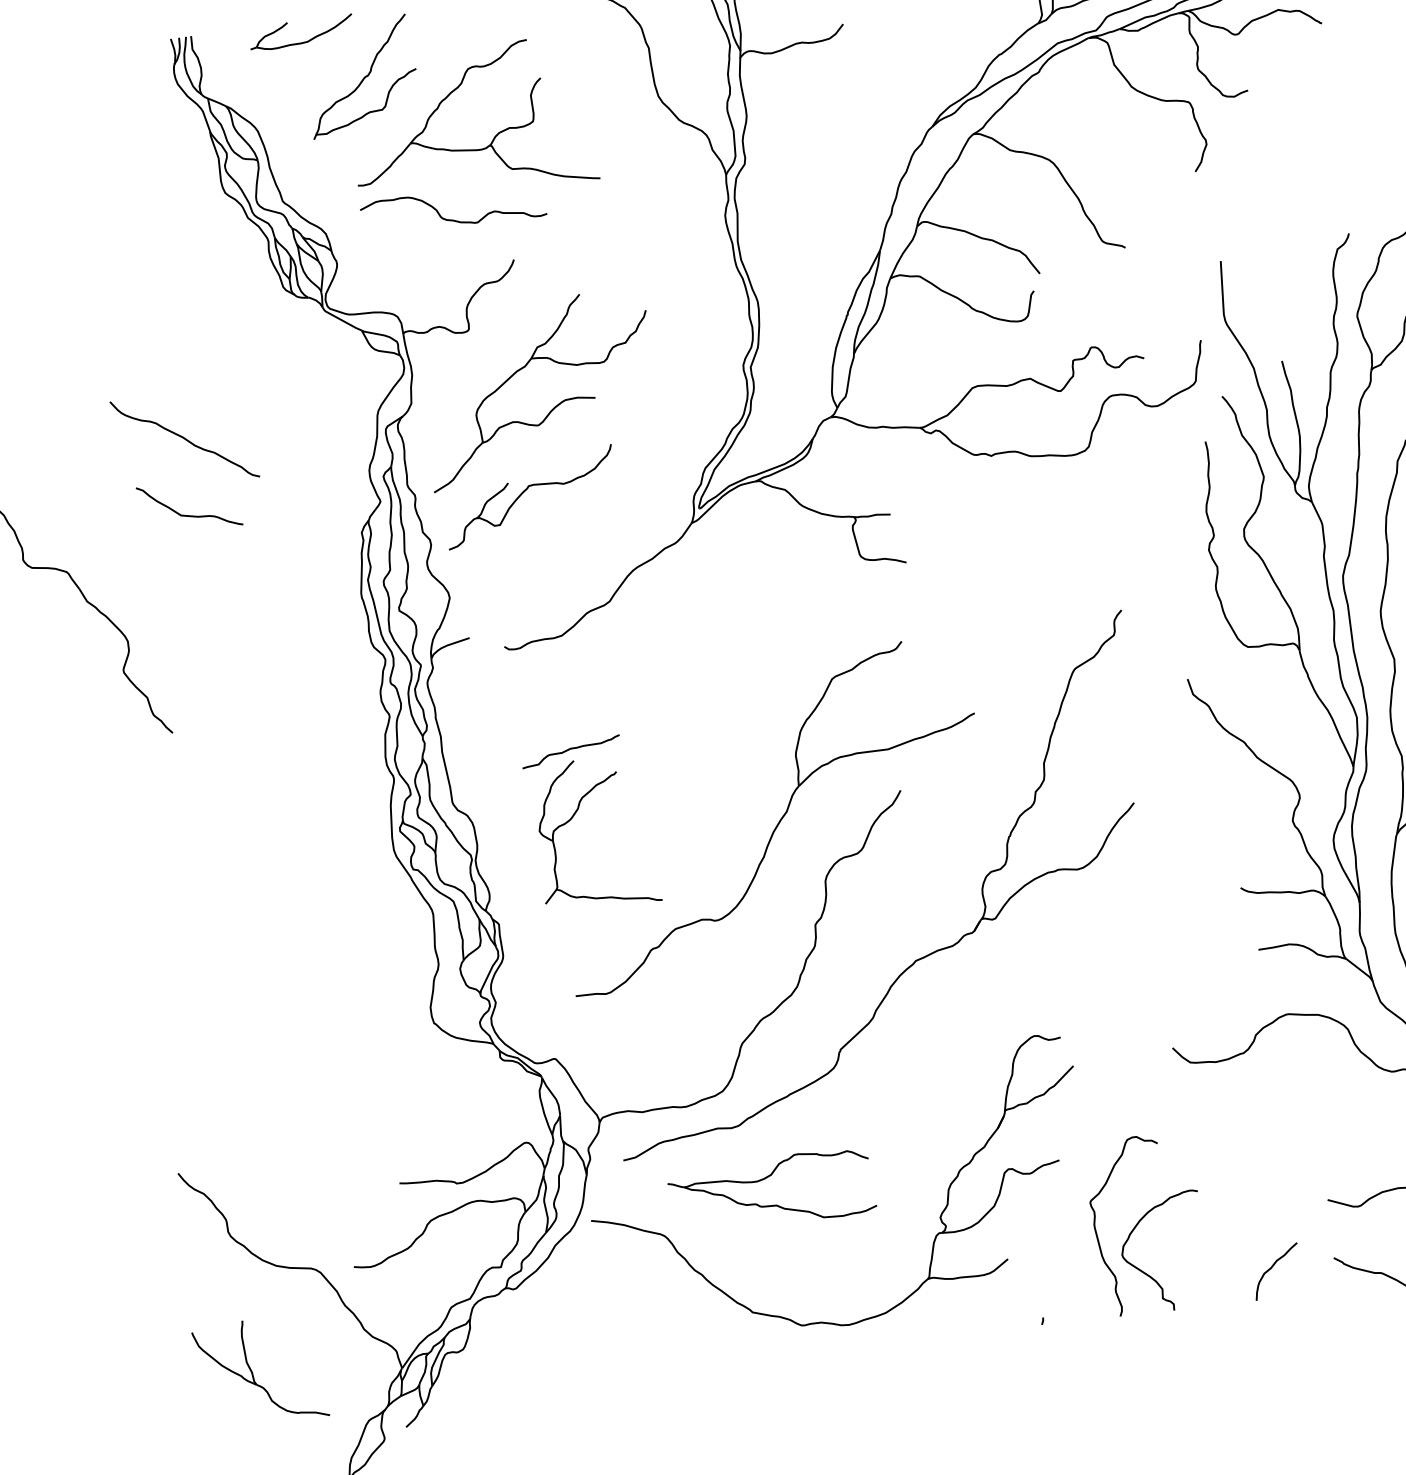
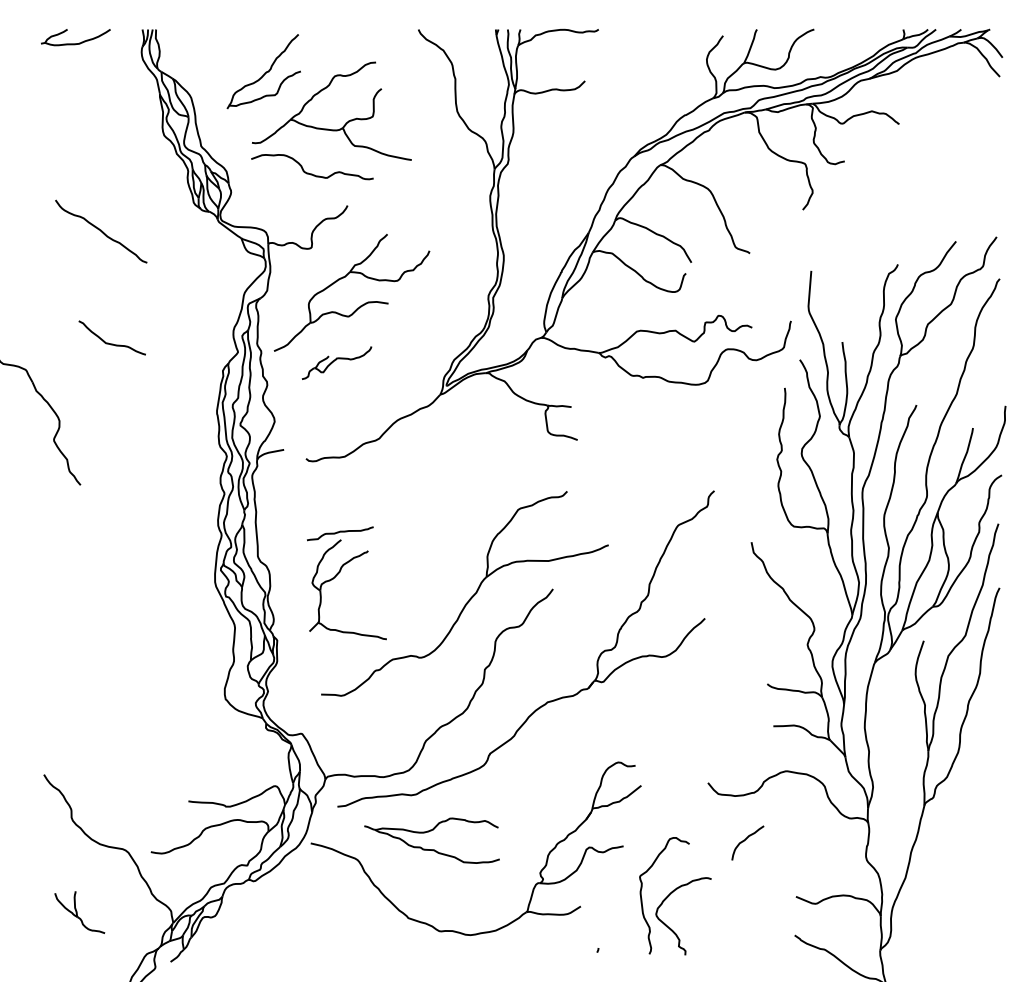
part: (300, 33) -> (75, 37), moved
curve: (185, 439) -> (101, 231), moved
part: (529, 496) -> (336, 362), size x0.6
curve: (1272, 1268) -> (745, 840), moved
part: (259, 1372) -> (79, 912), size x0.6

